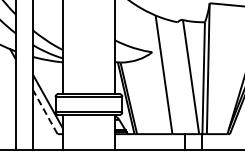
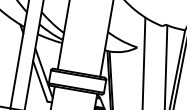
line: (45, 111) -> (40, 81), dashed -> solid

